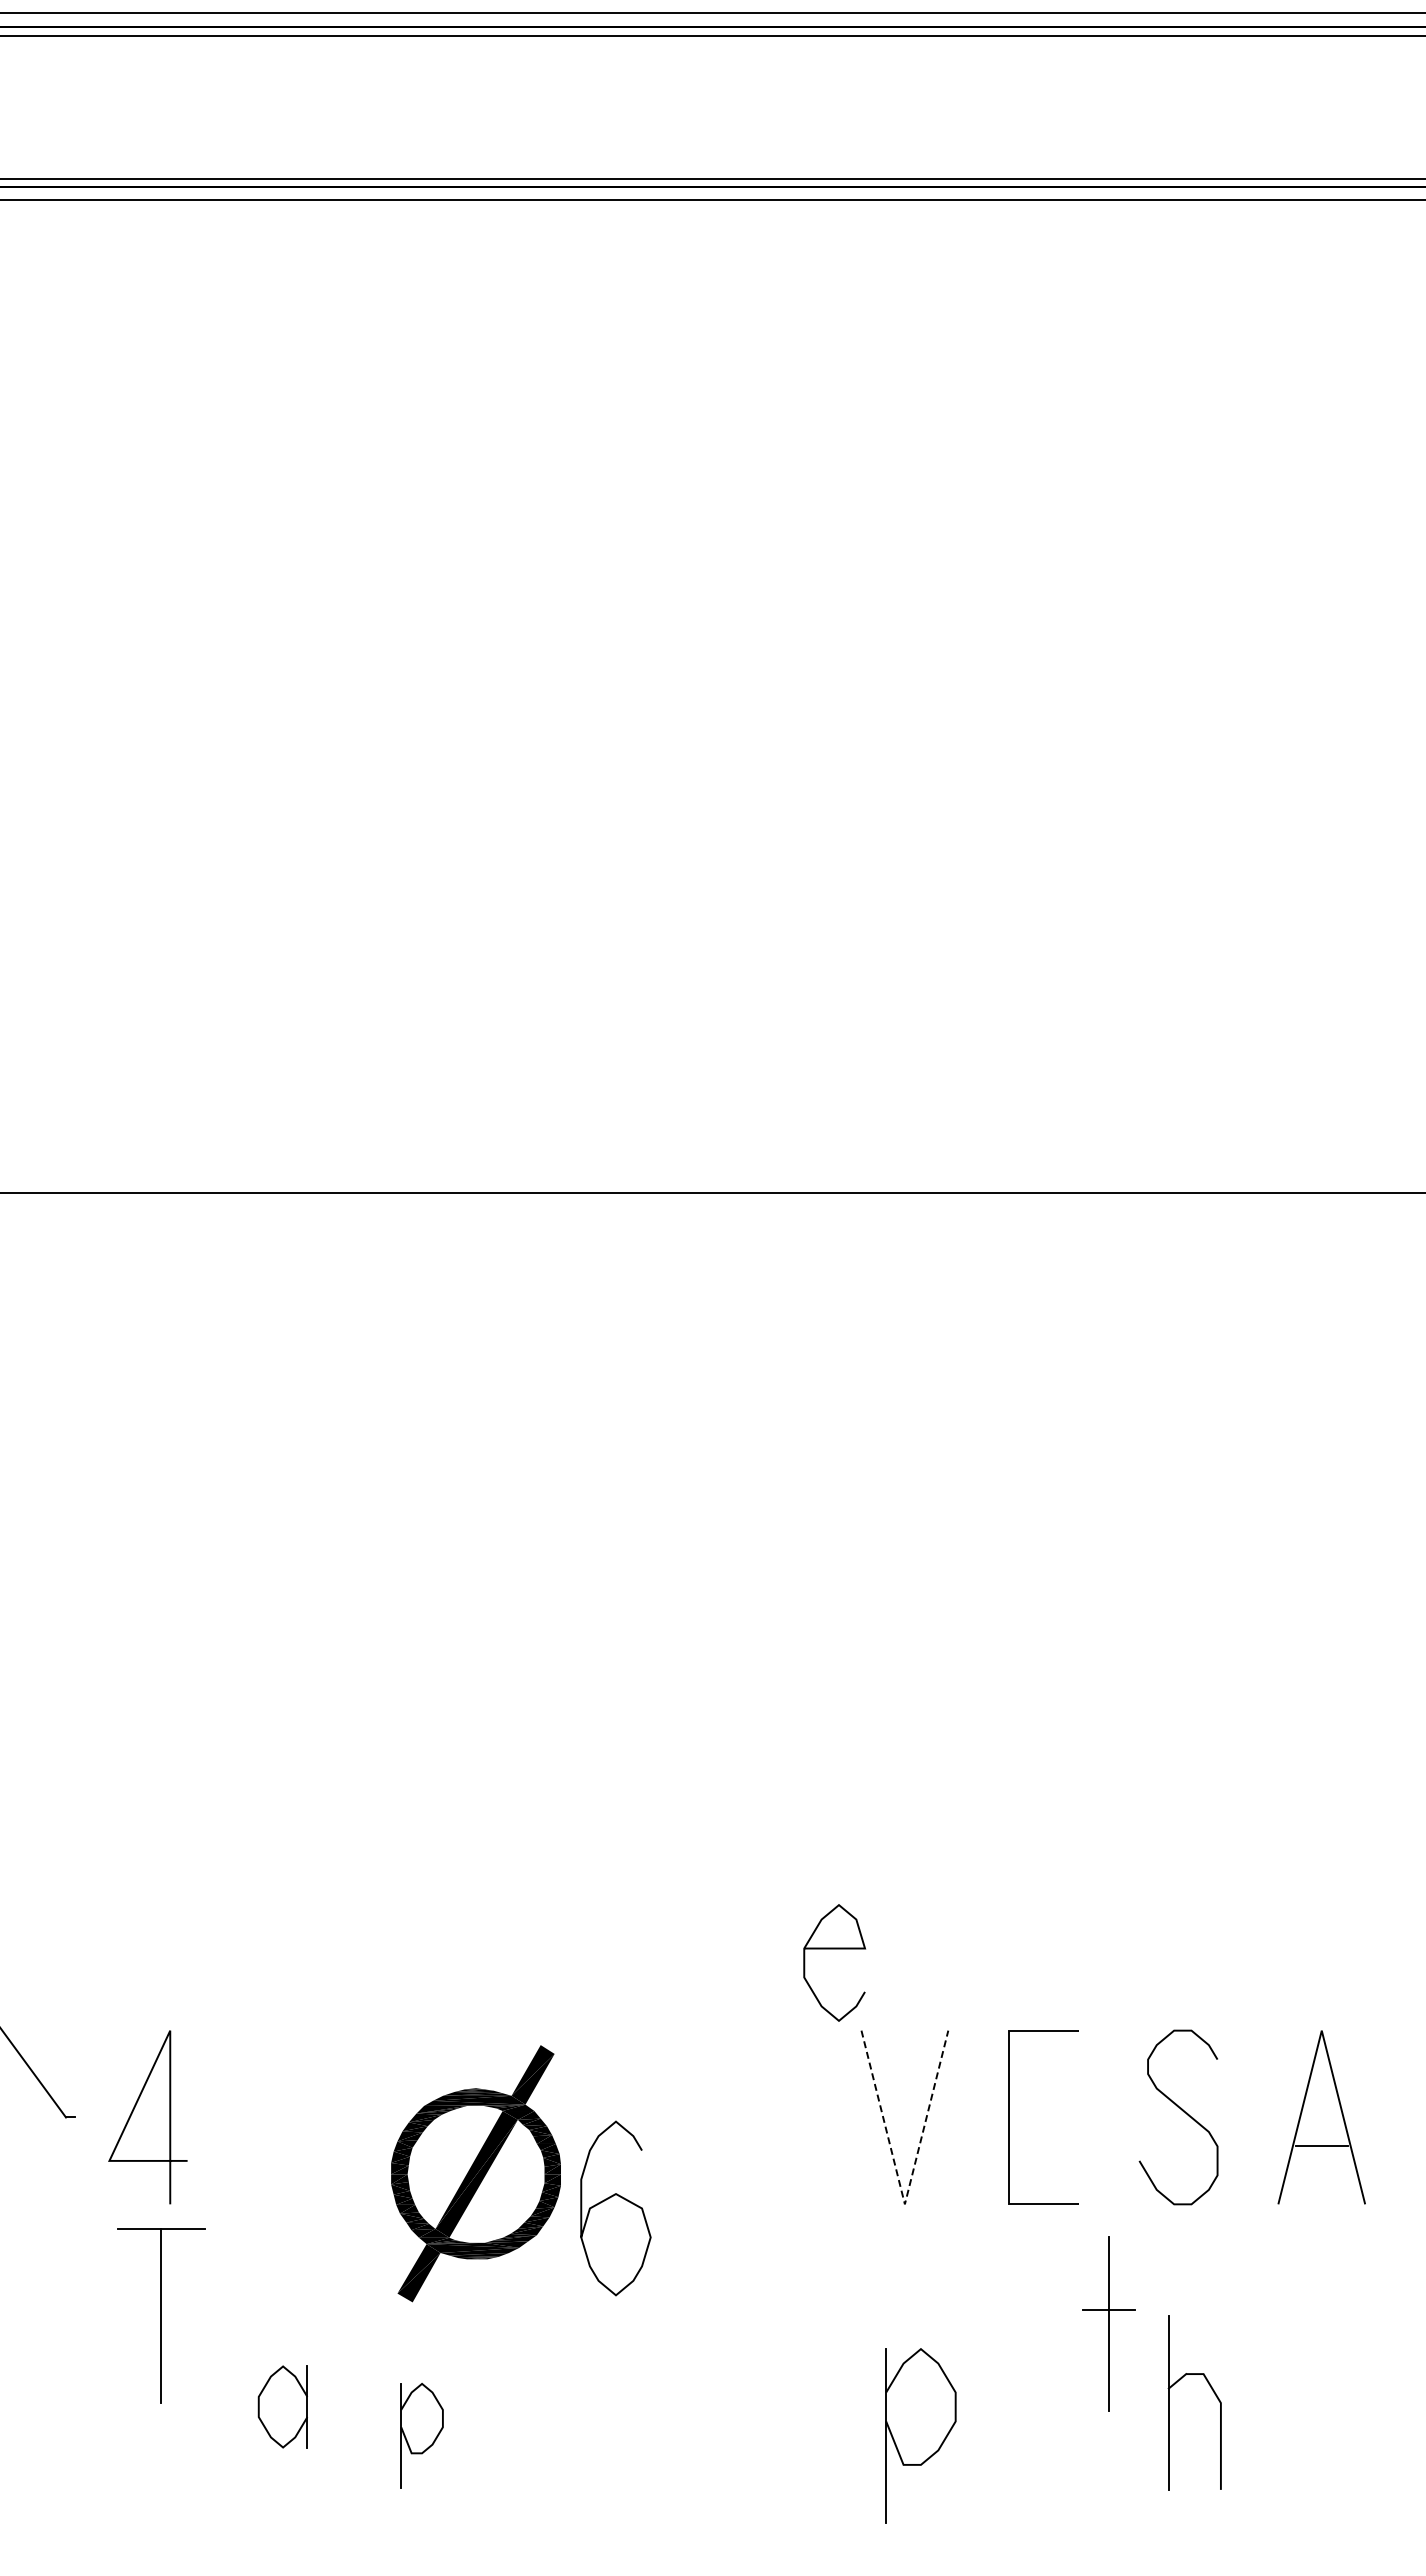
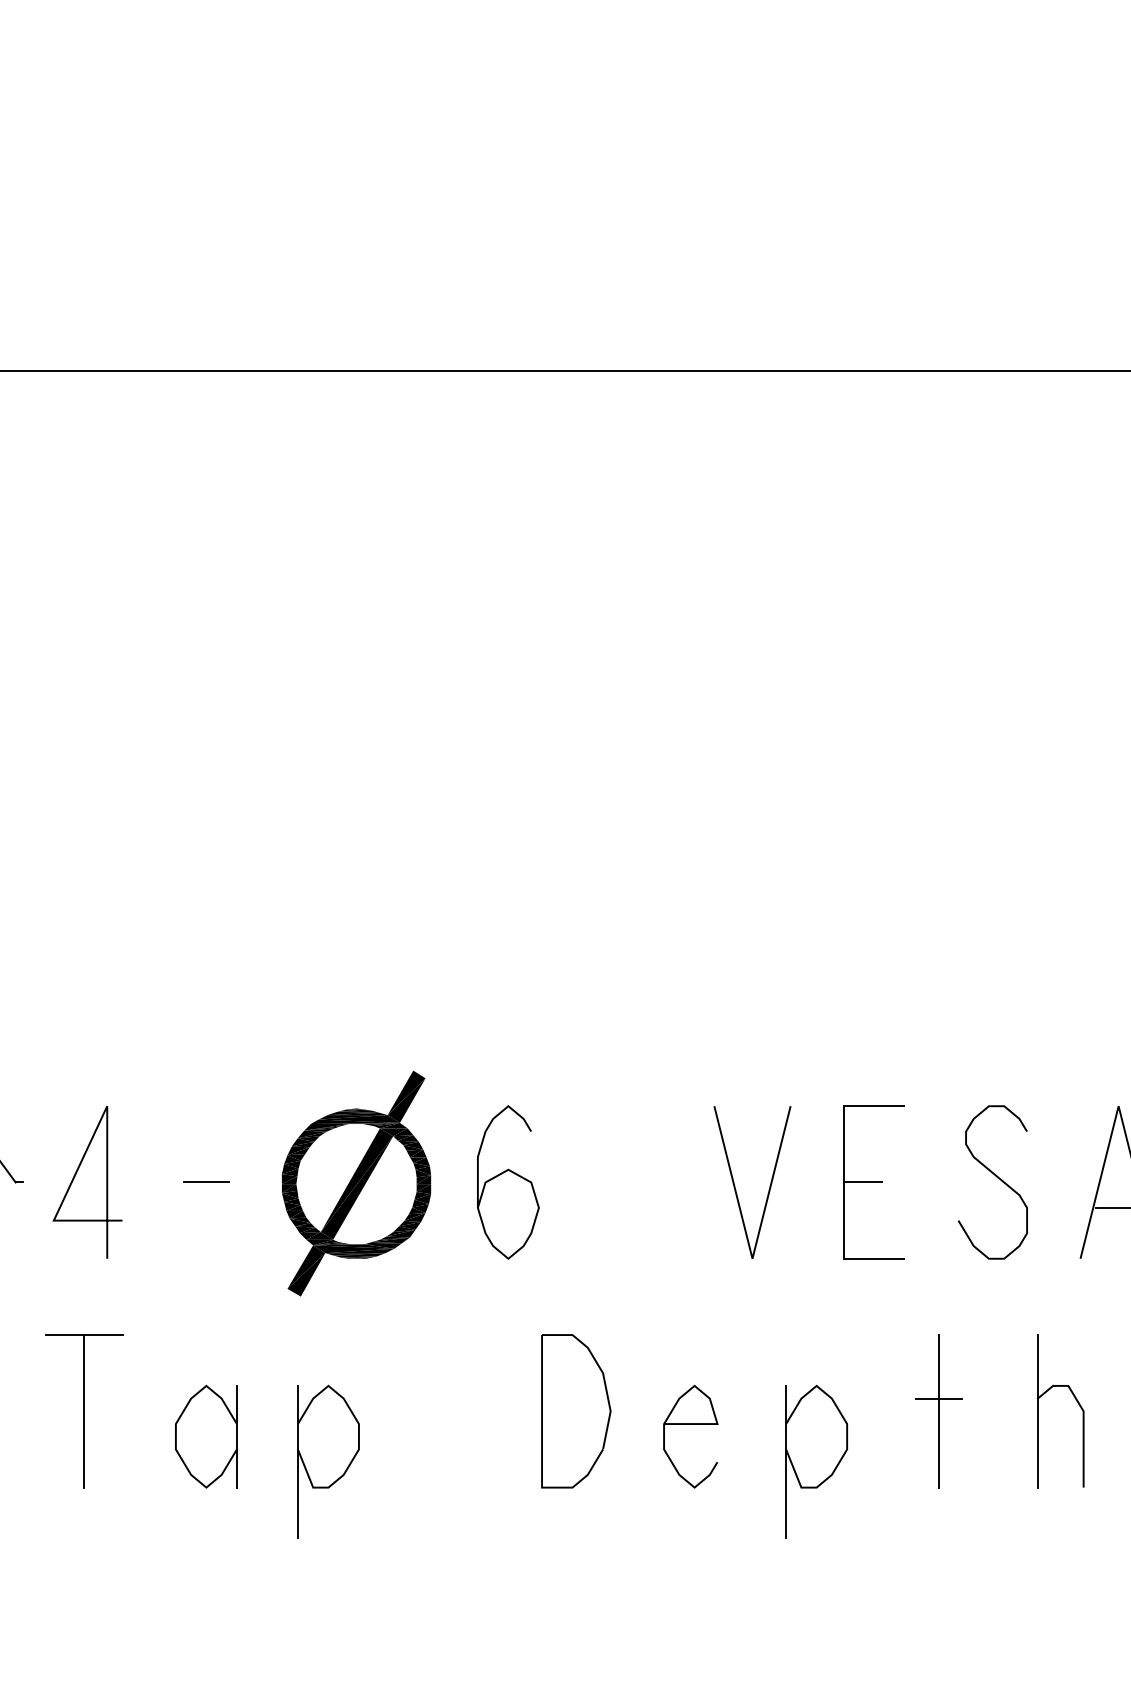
curve: (834, 1949) -> (690, 1424), moved
line: (283, 2117) -> (206, 1182), added
line: (1030, 2117) -> (862, 1182), added
part: (475, 2173) -> (356, 1183), moved
curve: (610, 2198) -> (503, 1173), moved
line: (904, 2204) -> (752, 1258), dashed -> solid
part: (161, 2315) -> (84, 1410), moved
part: (1108, 2323) -> (938, 1410), moved
part: (704, 2377) -> (576, 1410), added
part: (1212, 2391) -> (1076, 1401), moved
part: (282, 2406) -> (205, 1436), size x1.43
part: (421, 2435) -> (327, 1461), size x1.67
part: (920, 2435) -> (816, 1461), moved

